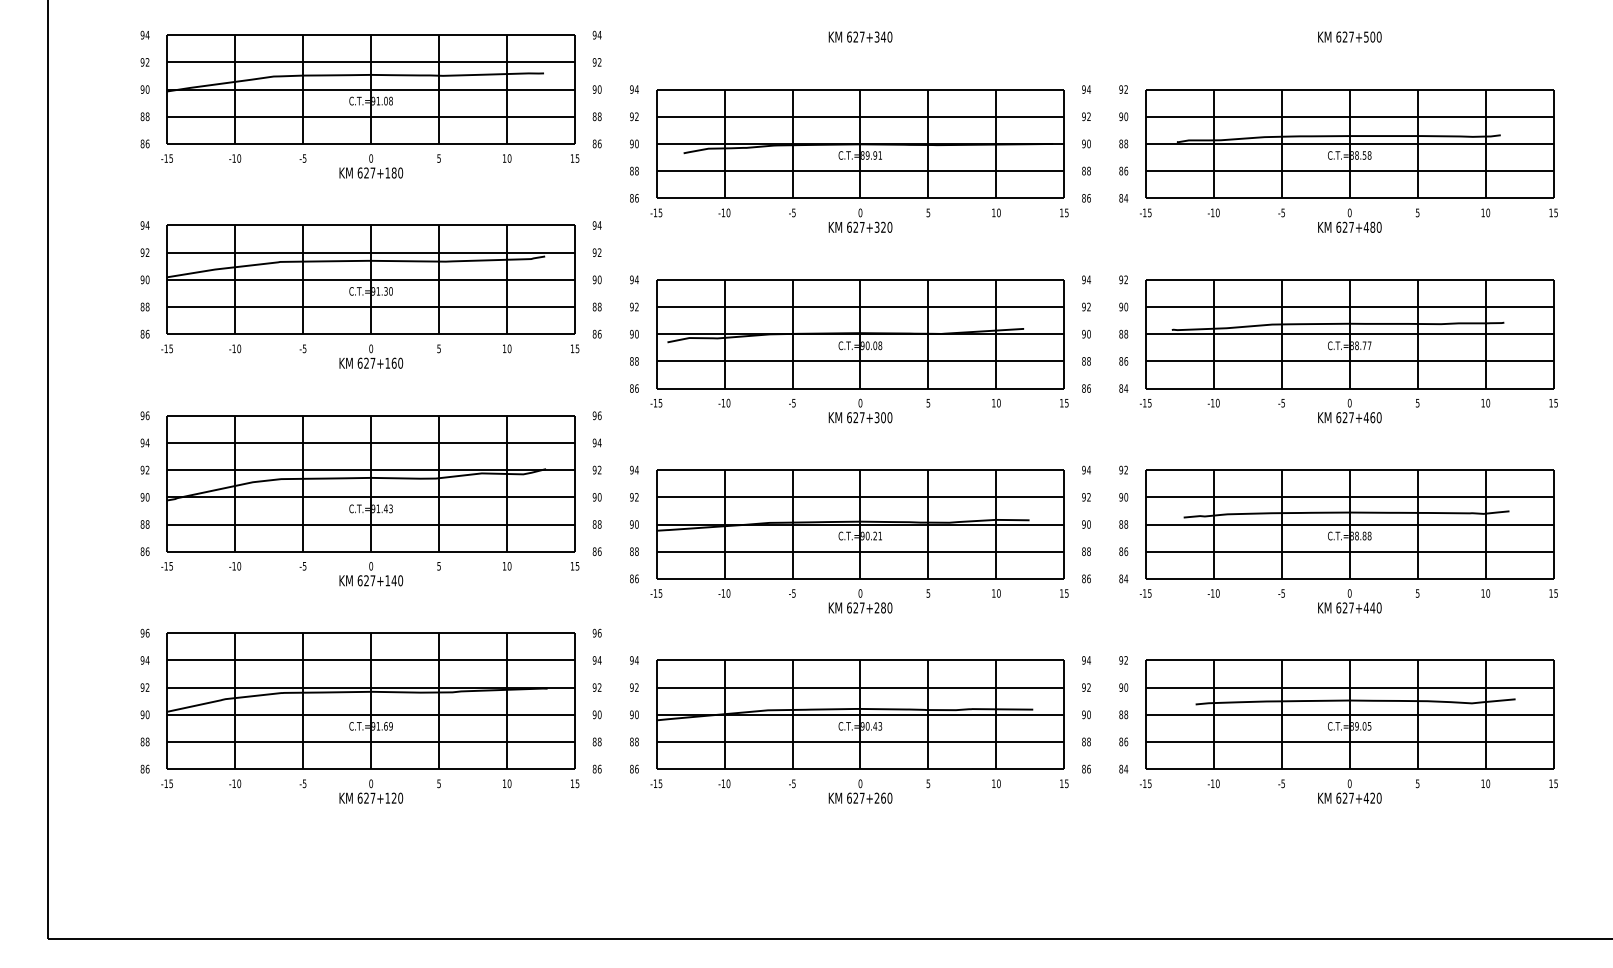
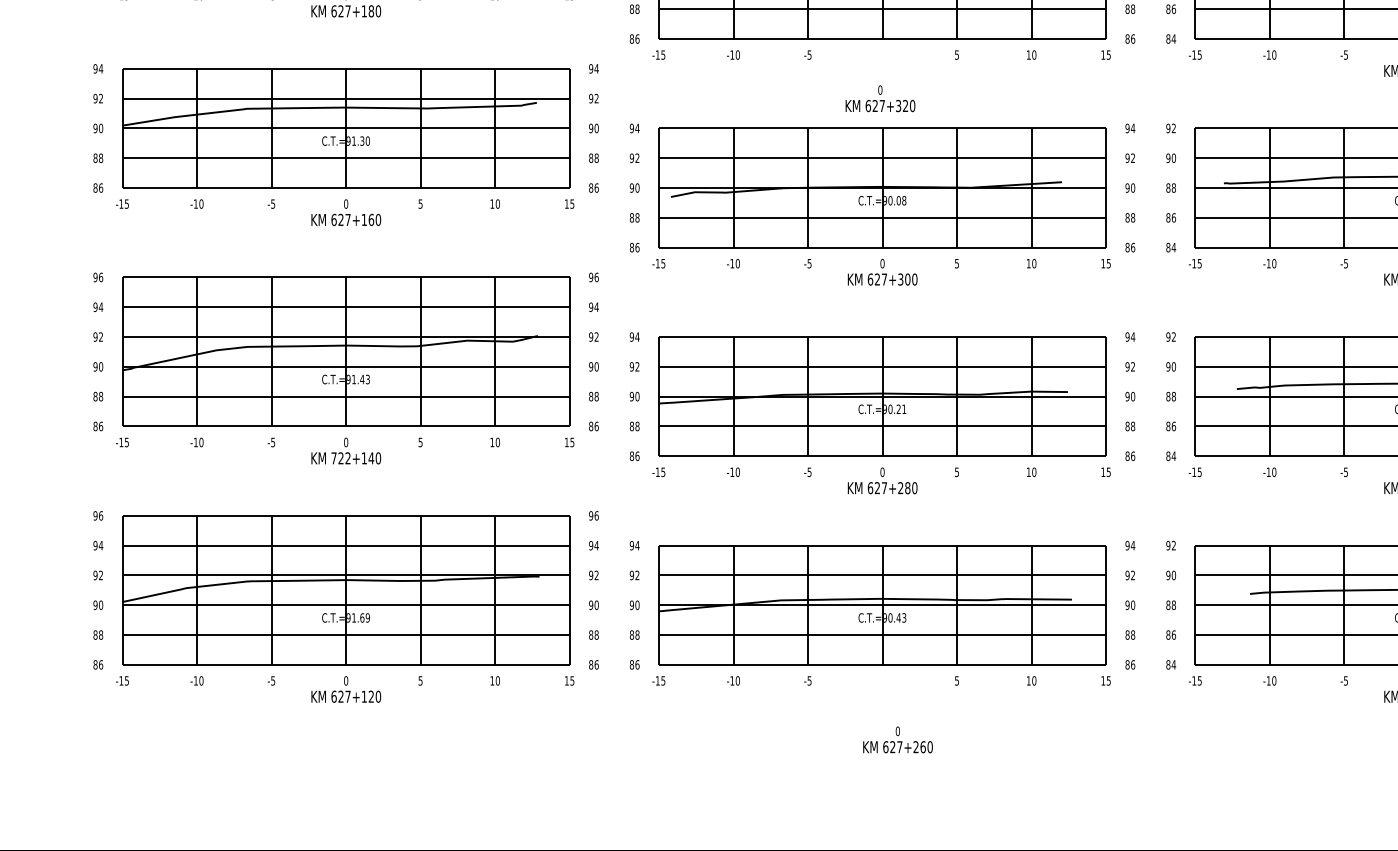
text: (860, 220) -> (880, 98), moved
text: (366, 580) -> (341, 458), 627+140 -> 722+140
text: (860, 791) -> (897, 739), moved

